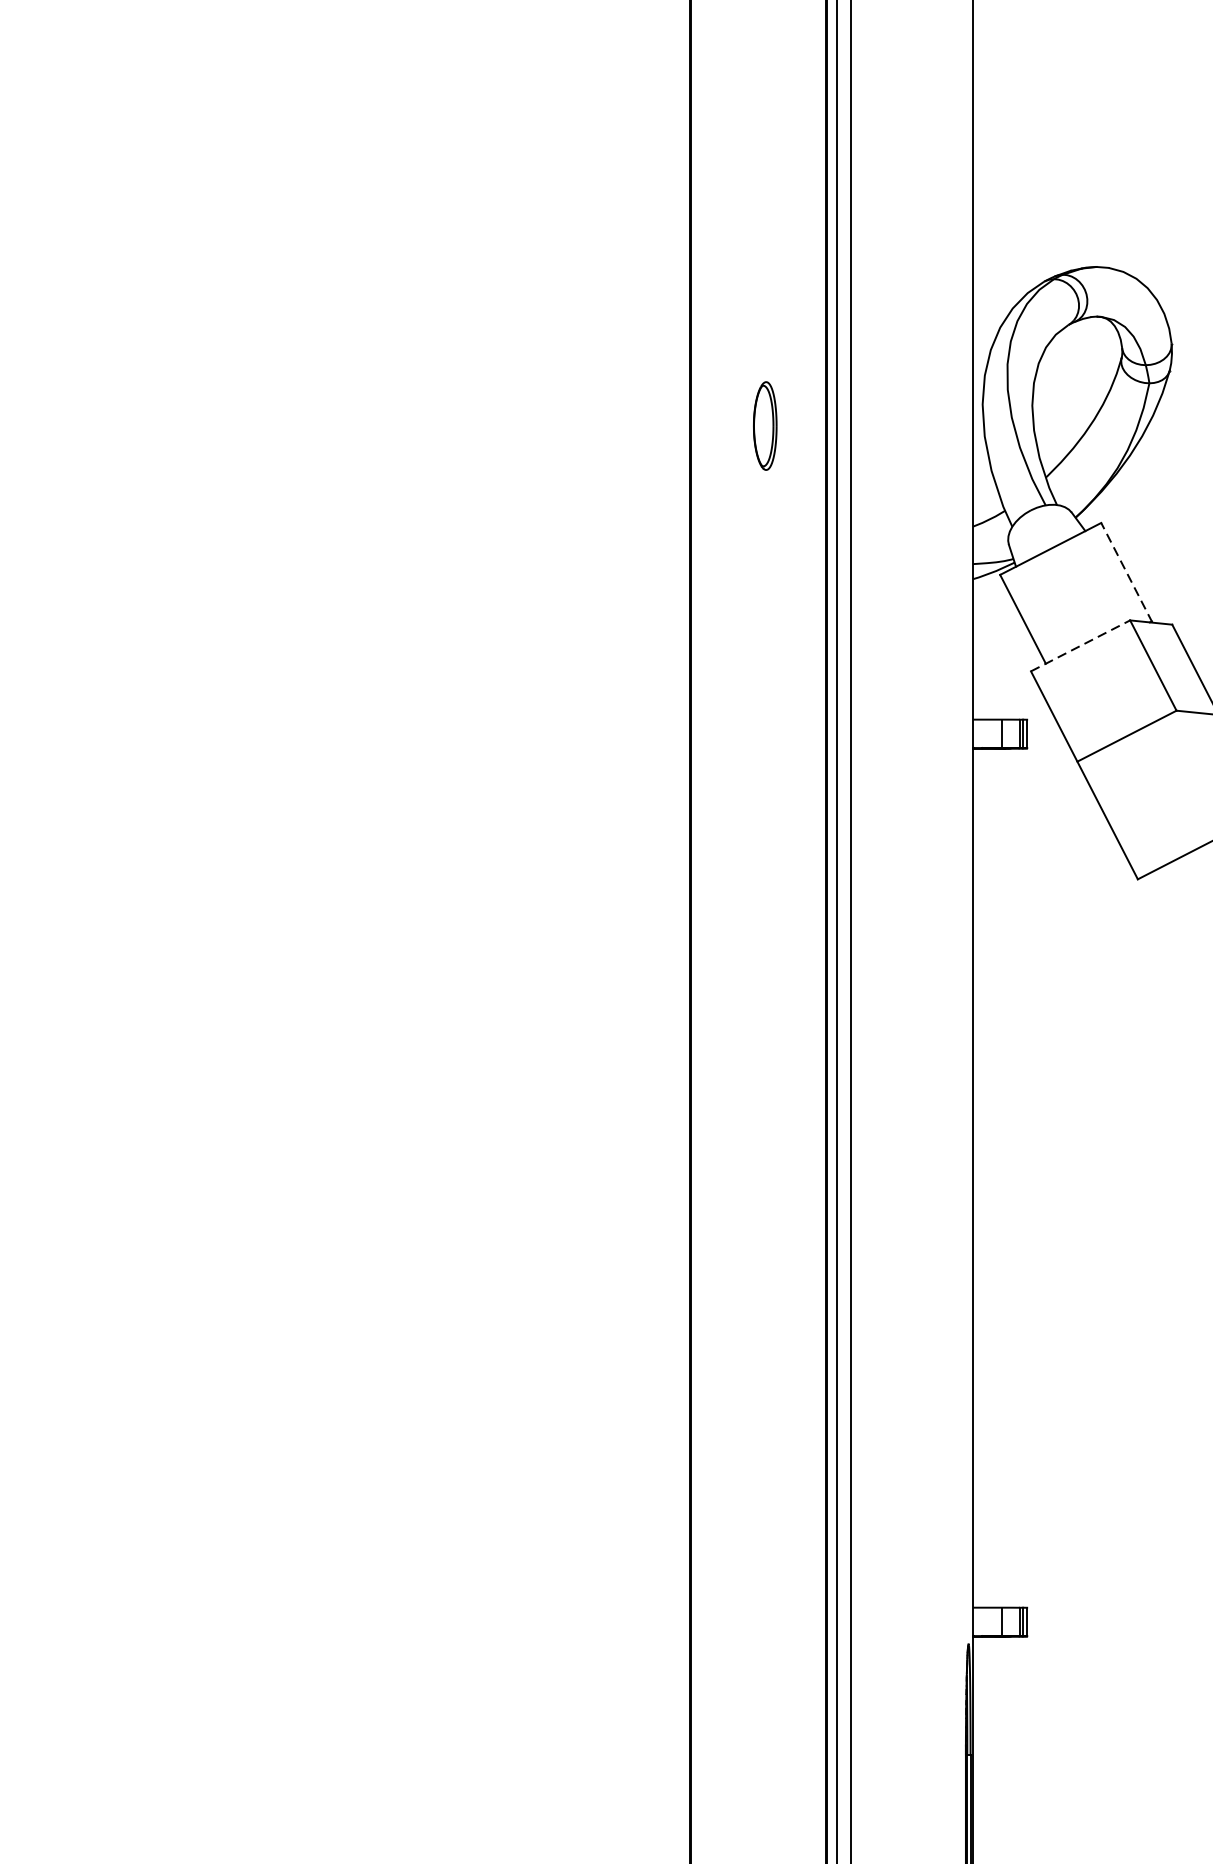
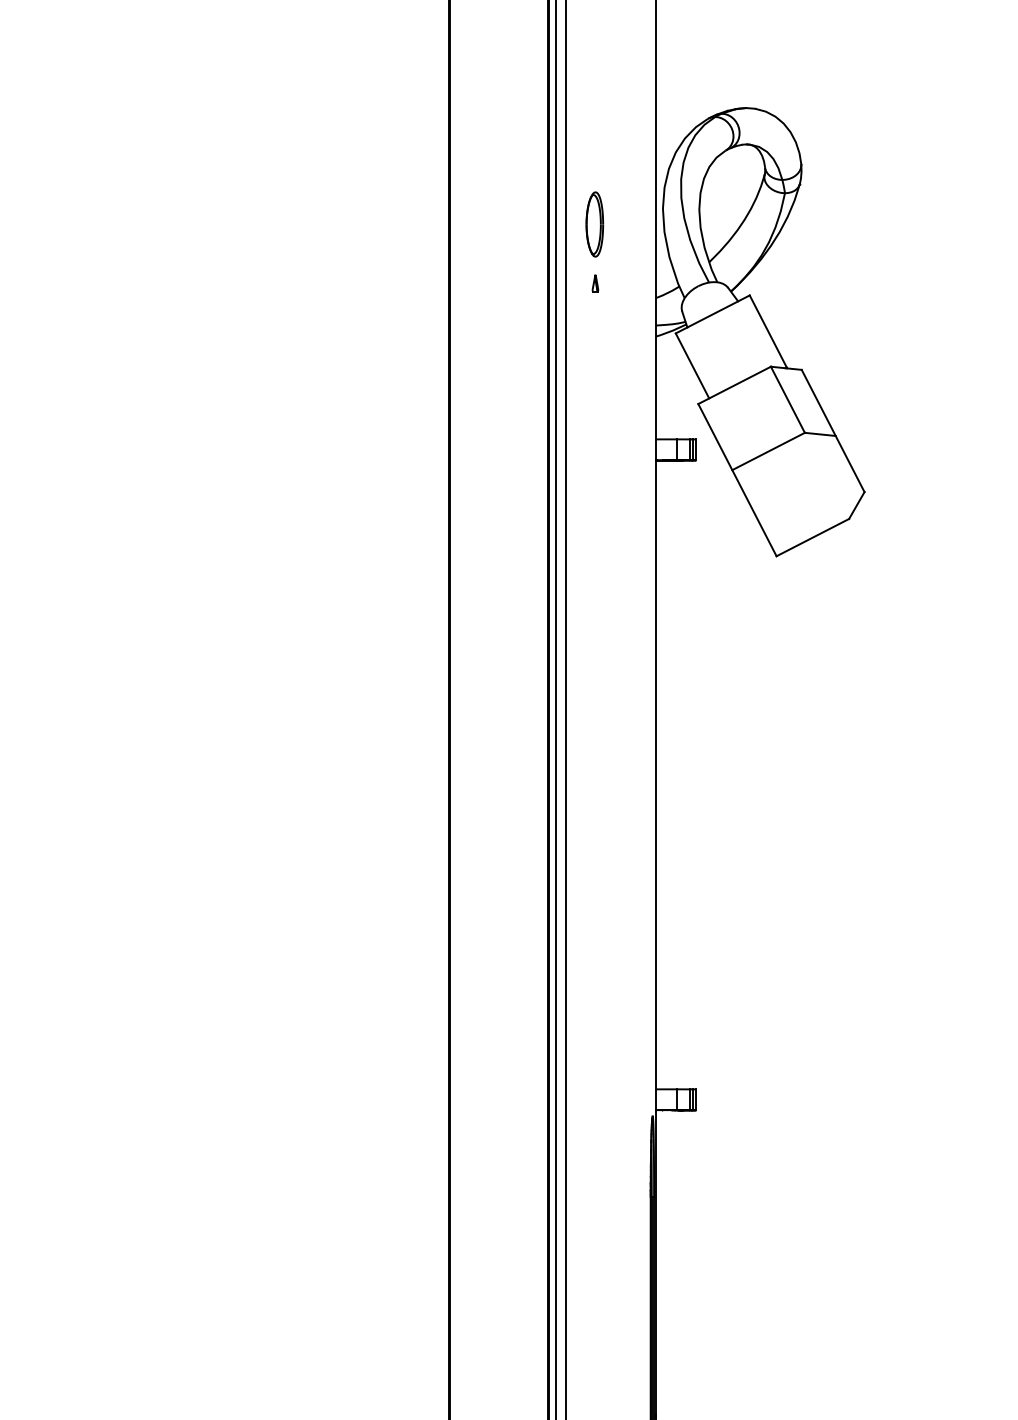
part: (764, 426) -> (594, 224), moved
part: (890, 506) -> (595, 283), added
line: (1126, 572) -> (768, 331), dashed -> solid
line: (1080, 646) -> (734, 385), dashed -> solid

